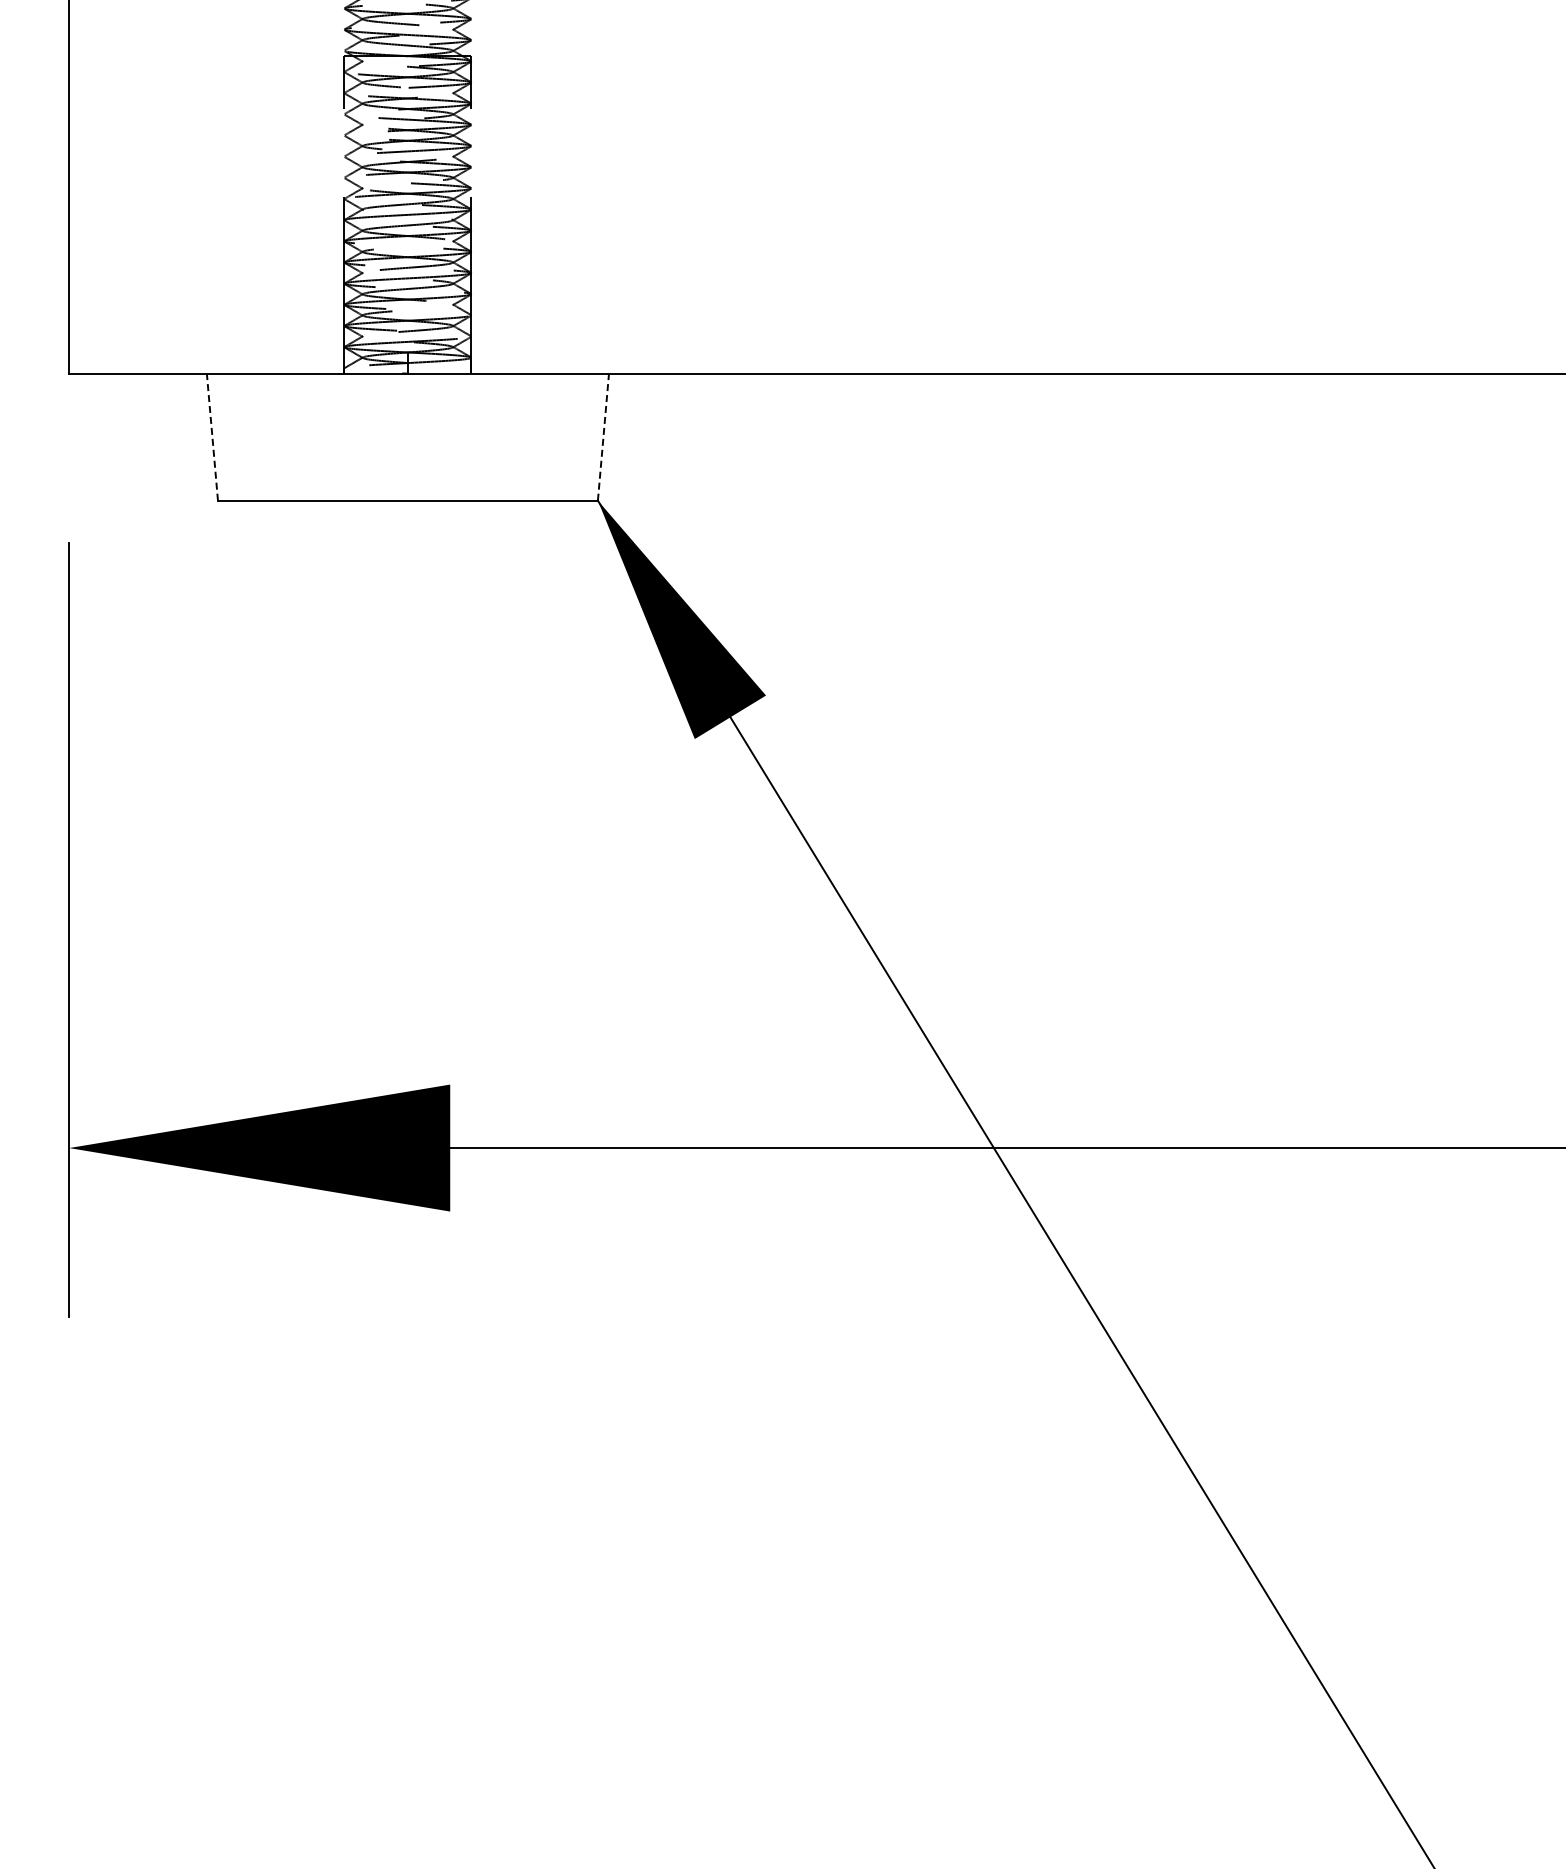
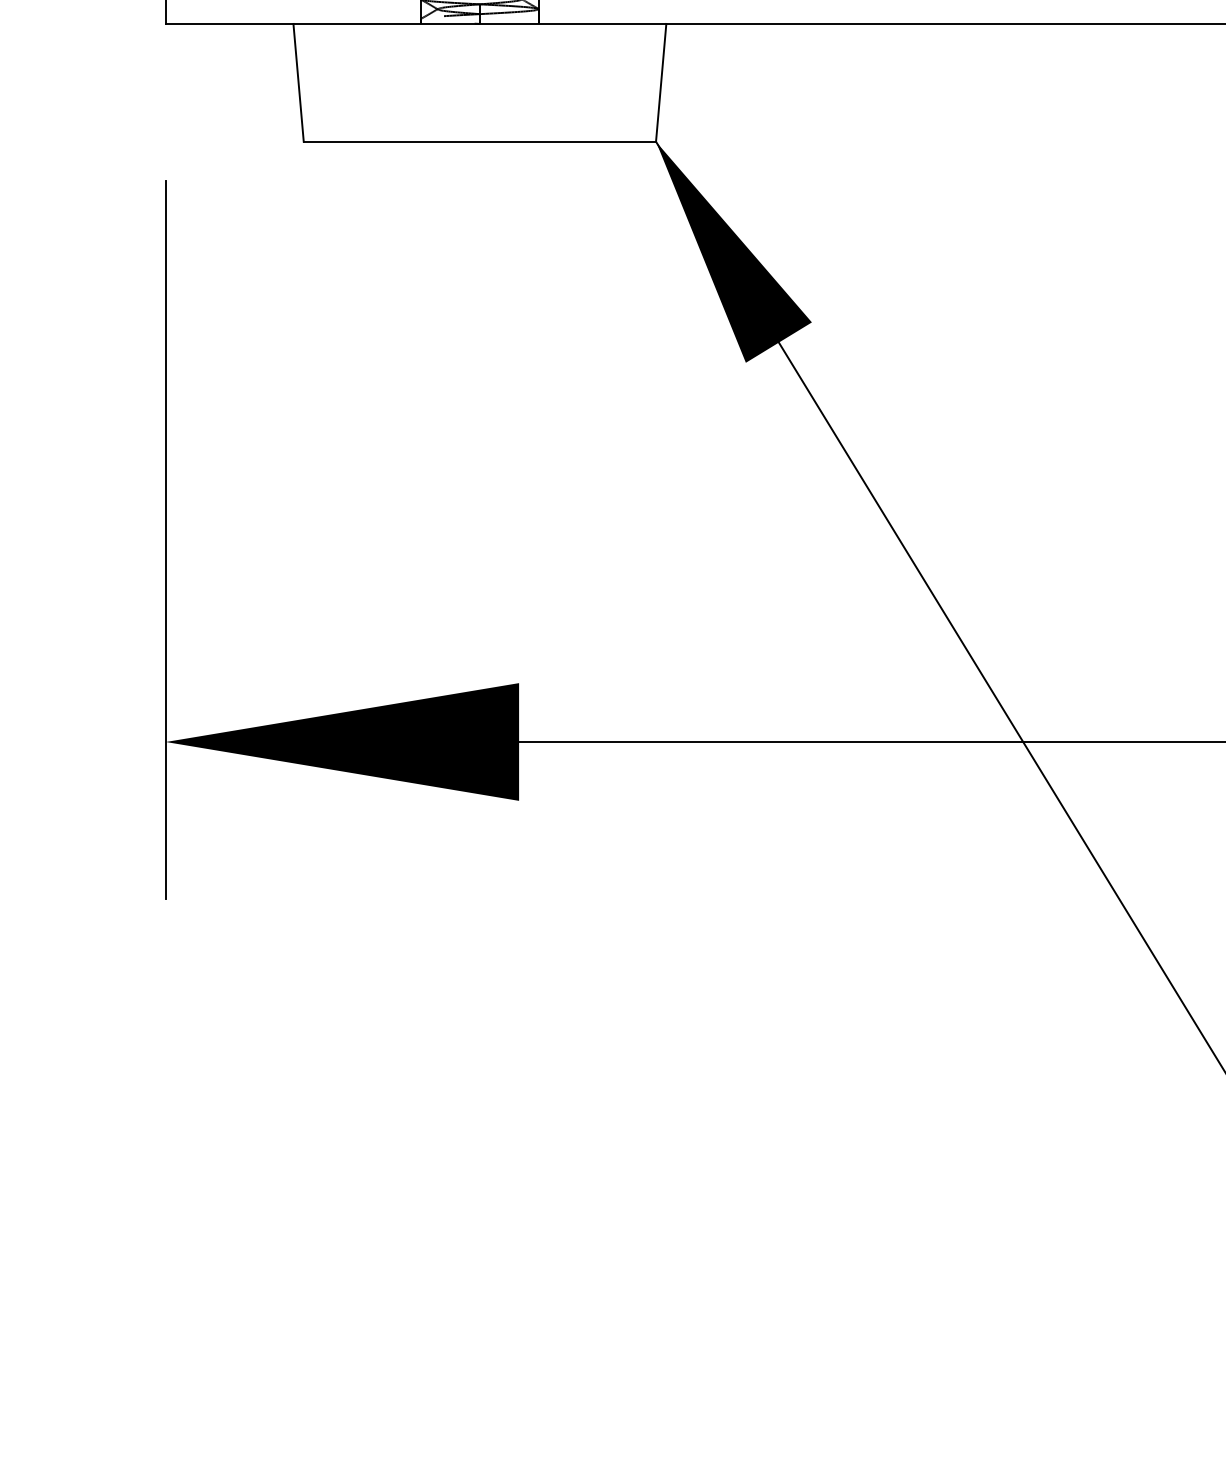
line: (212, 437) -> (298, 83), dashed -> solid
line: (603, 437) -> (661, 83), dashed -> solid

